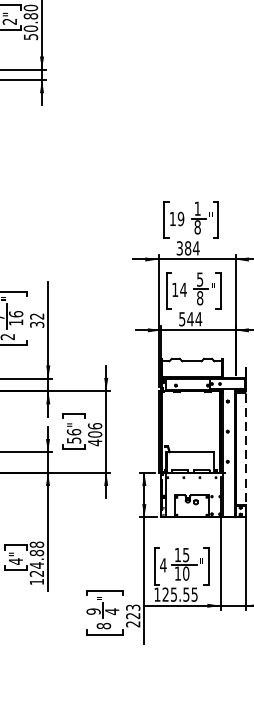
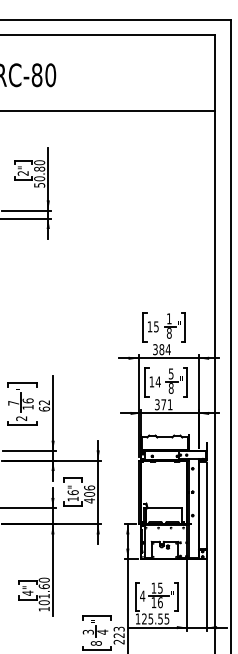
text: (181, 218) -> (156, 326), 19 -> 15
text: (190, 318) -> (163, 404), 544 -> 371
text: (35, 324) -> (43, 408), 32 -> 62
text: (73, 439) -> (72, 498), 56" -> 16"
line: (245, 450) -> (206, 506), dashed -> solid
text: (35, 559) -> (43, 591), 124.88 -> 101.60
text: (186, 573) -> (160, 602), 10 -> 16
text: (93, 610) -> (88, 631), 9 -> 3

